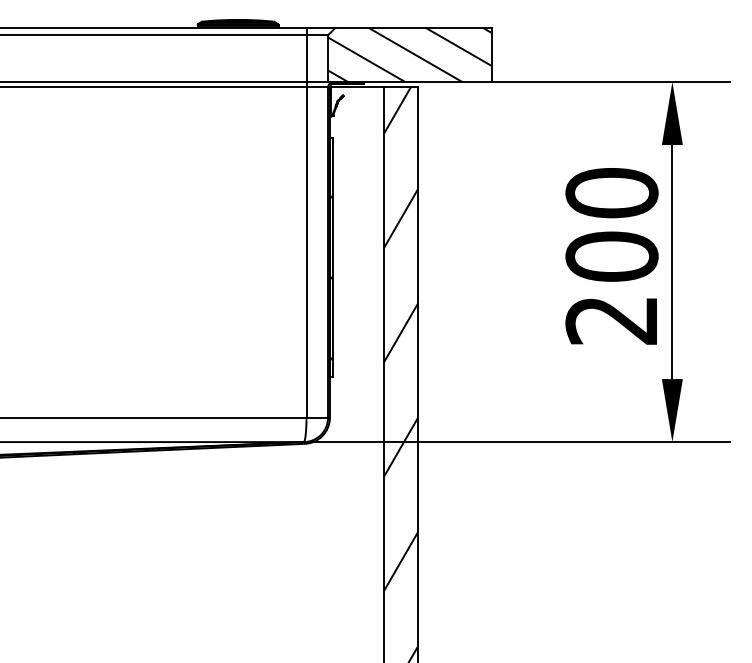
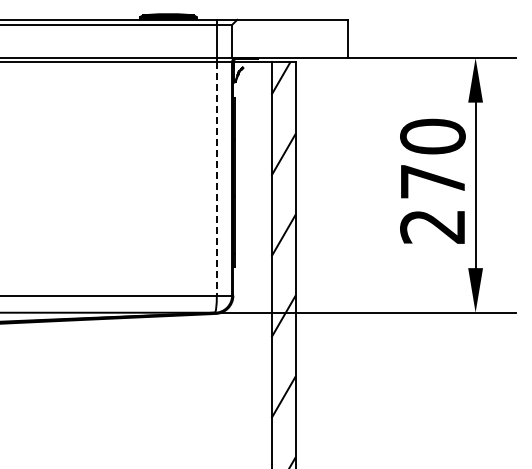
hatch: (410, 54) -> (290, 38), removed
line: (306, 252) -> (216, 178), solid -> dashed
text: (611, 256) -> (432, 181), 200 -> 270

